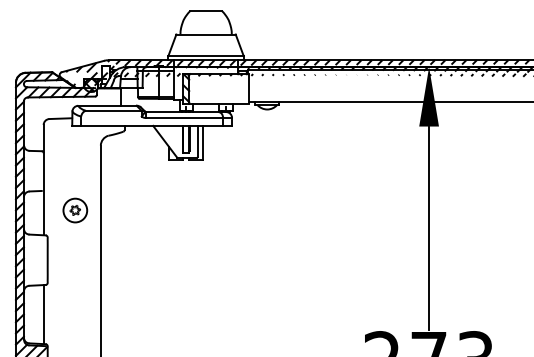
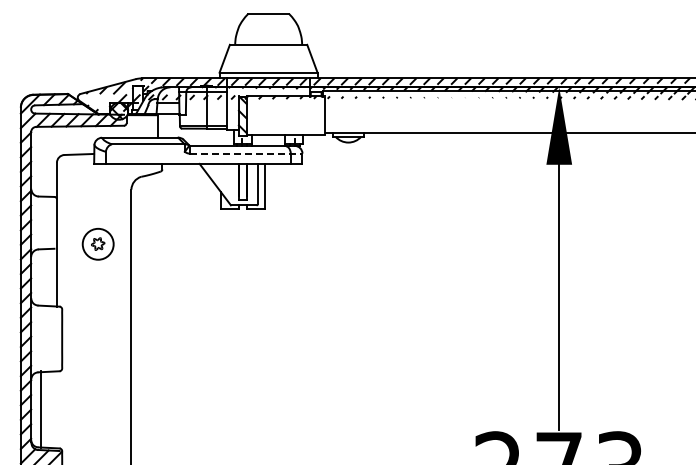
line: (189, 117) -> (246, 153), solid -> dashed
part: (74, 209) -> (97, 243), moved
line: (43, 314) -> (40, 409), moved

